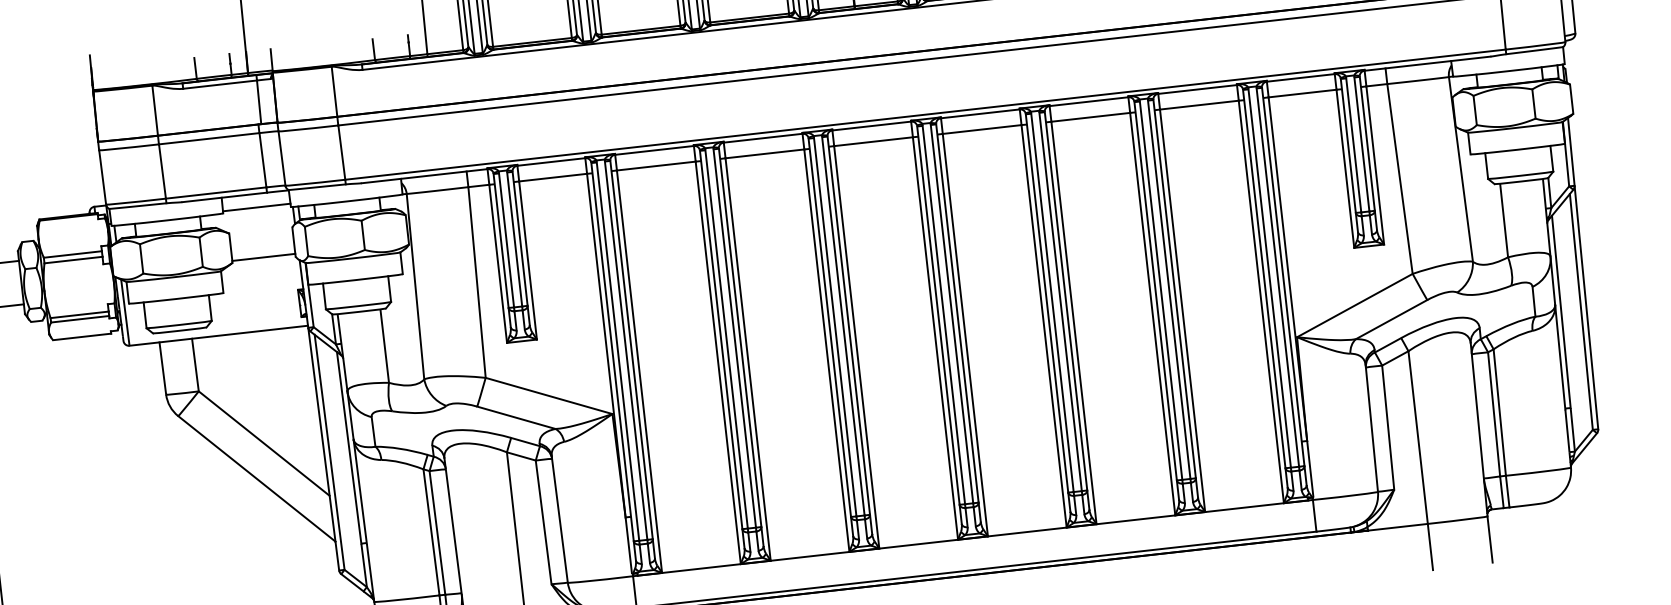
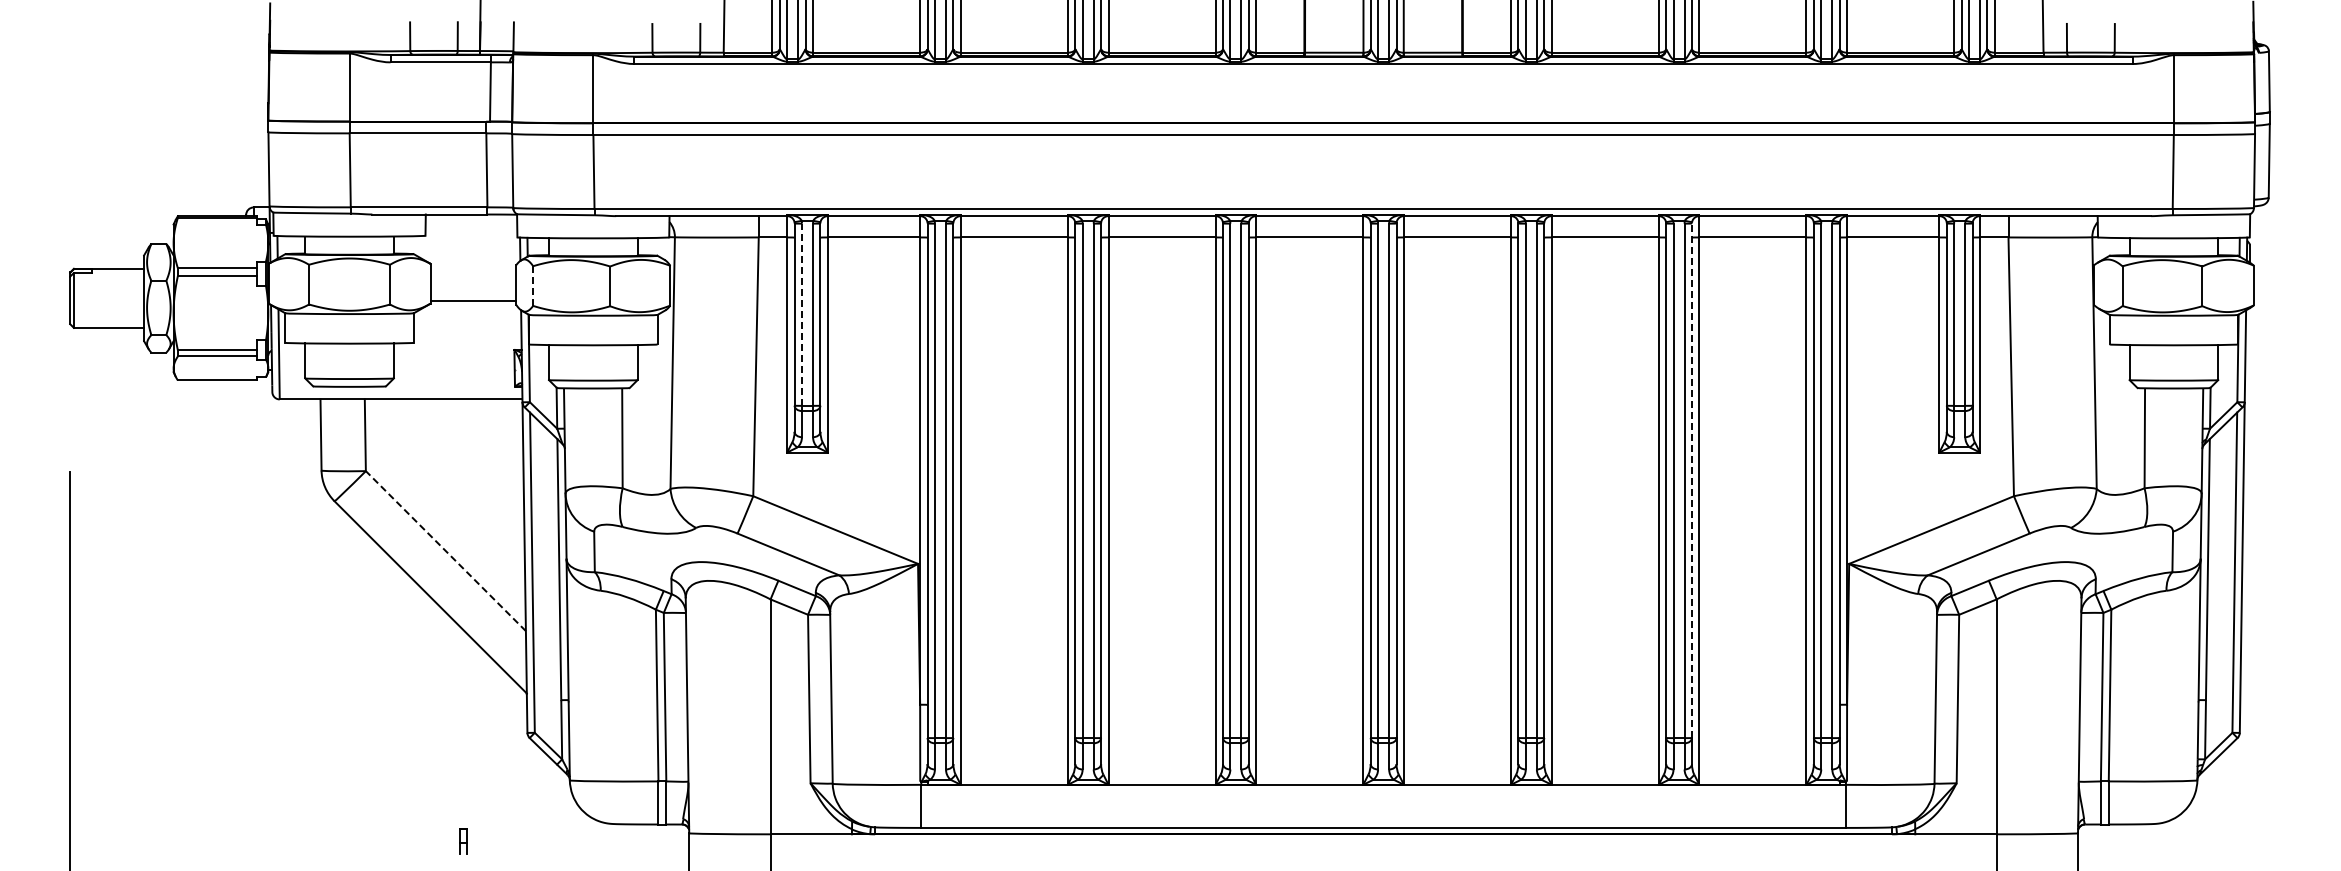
line: (256, 207) -> (471, 232), removed
line: (506, 240) -> (801, 314), solid -> dashed
line: (306, 241) -> (533, 286), solid -> dashed
line: (1174, 288) -> (1691, 480), solid -> dashed
line: (263, 443) -> (445, 550), solid -> dashed

